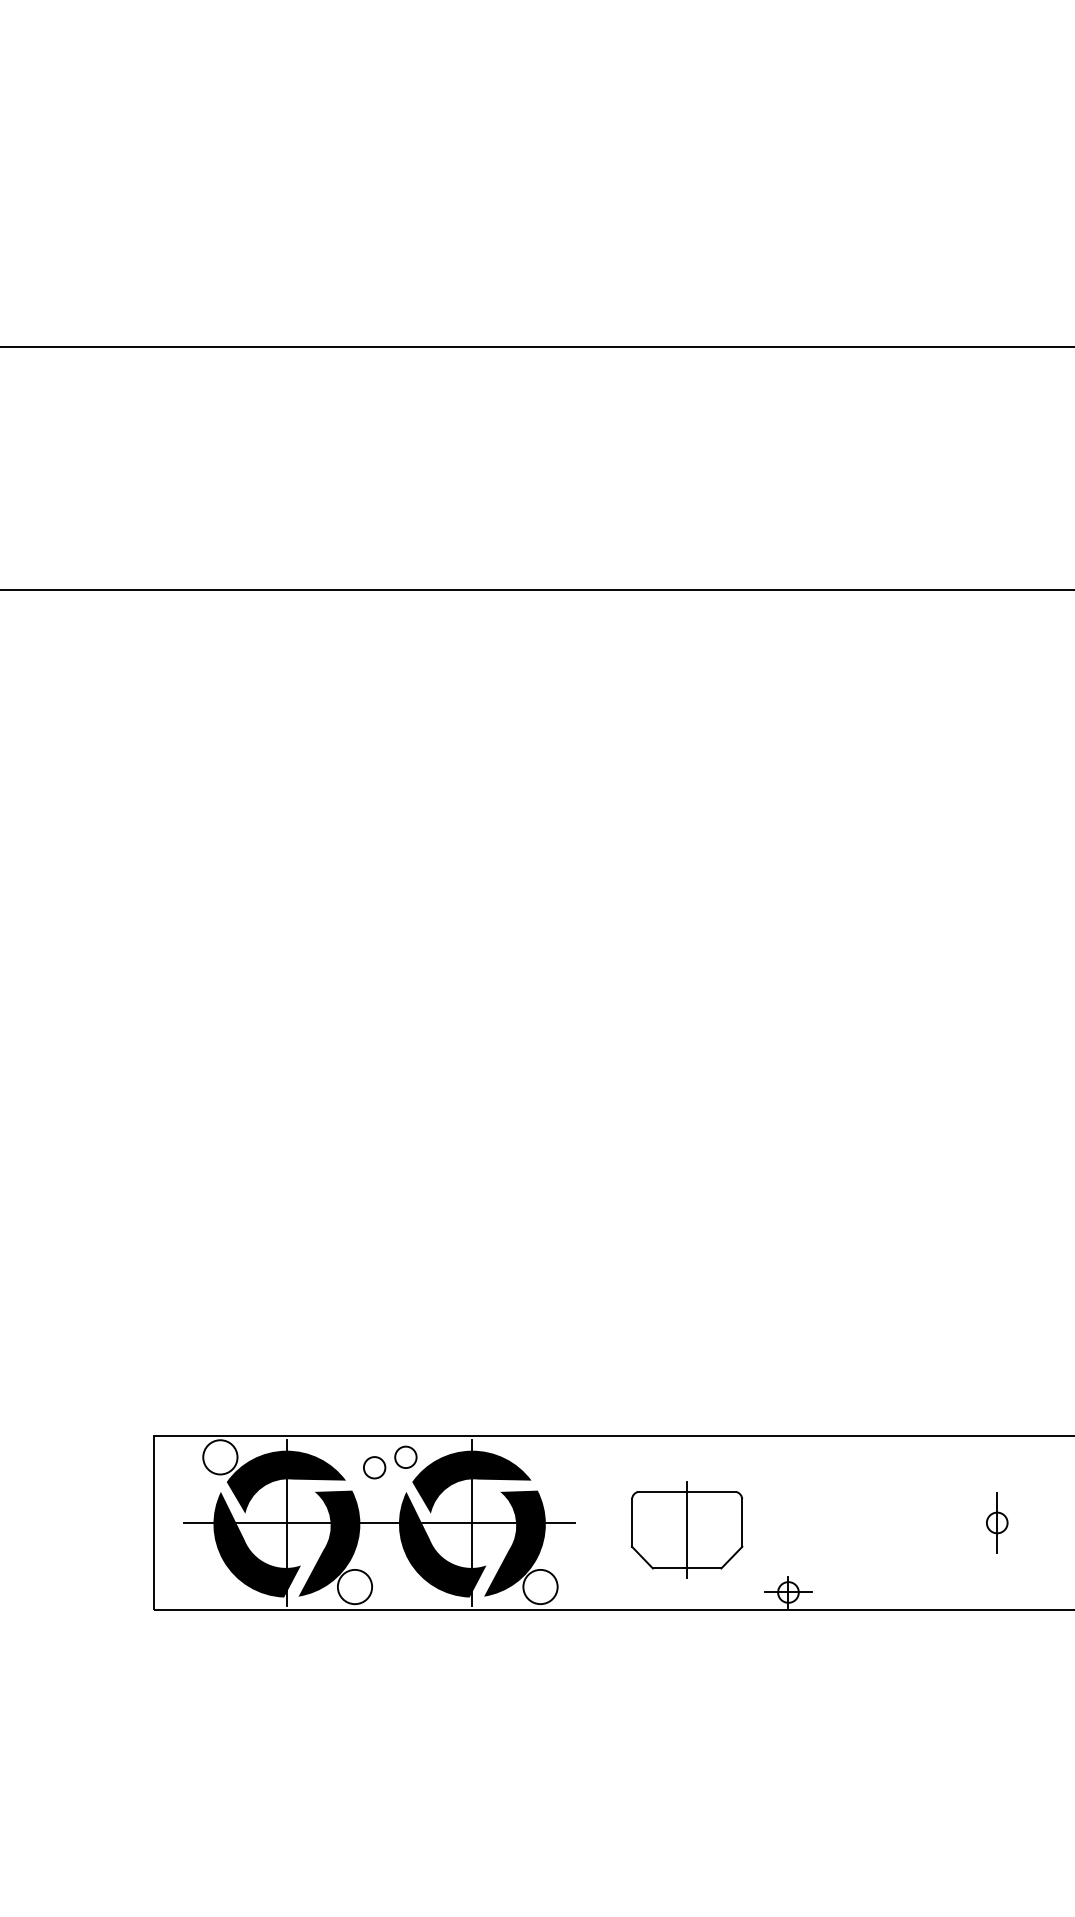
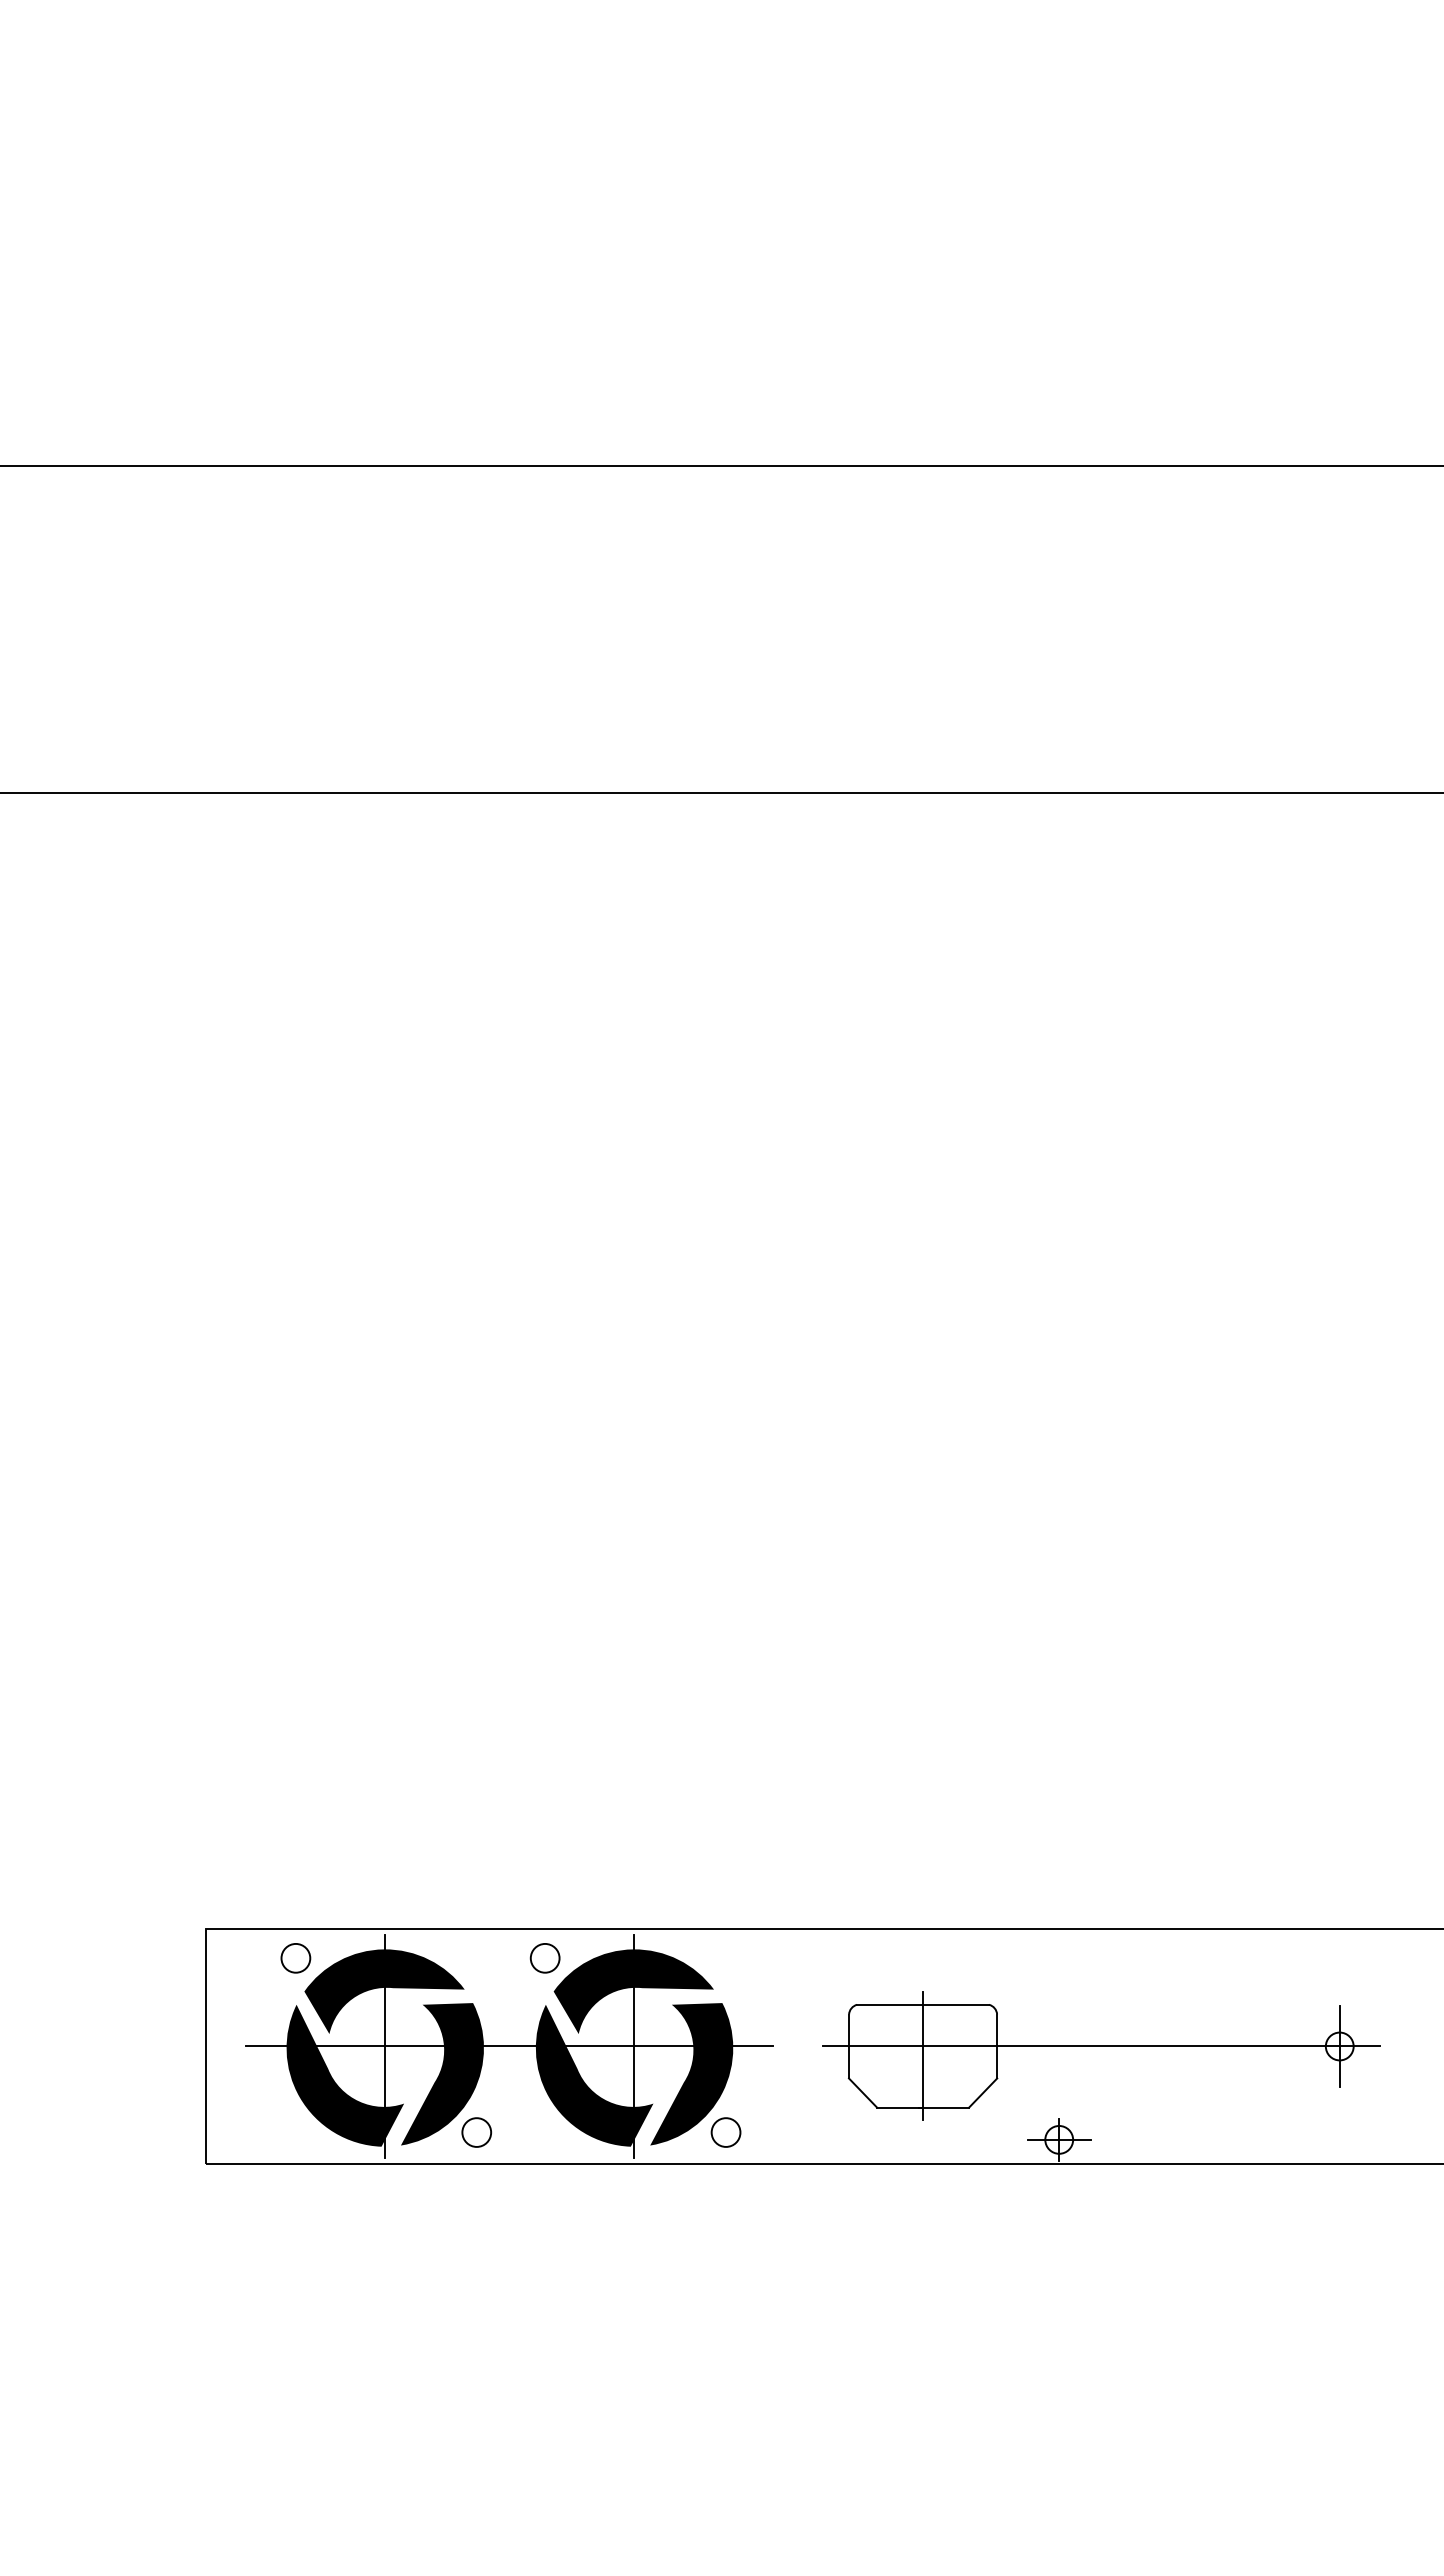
circle: (220, 1456) -> (295, 1957), size x0.62
circle: (374, 1467) -> (502, 1972), removed
line: (819, 1522) -> (1101, 2046), added
circle: (354, 1586) -> (476, 2132), size x0.62
circle: (540, 1586) -> (725, 2132), size x0.62

